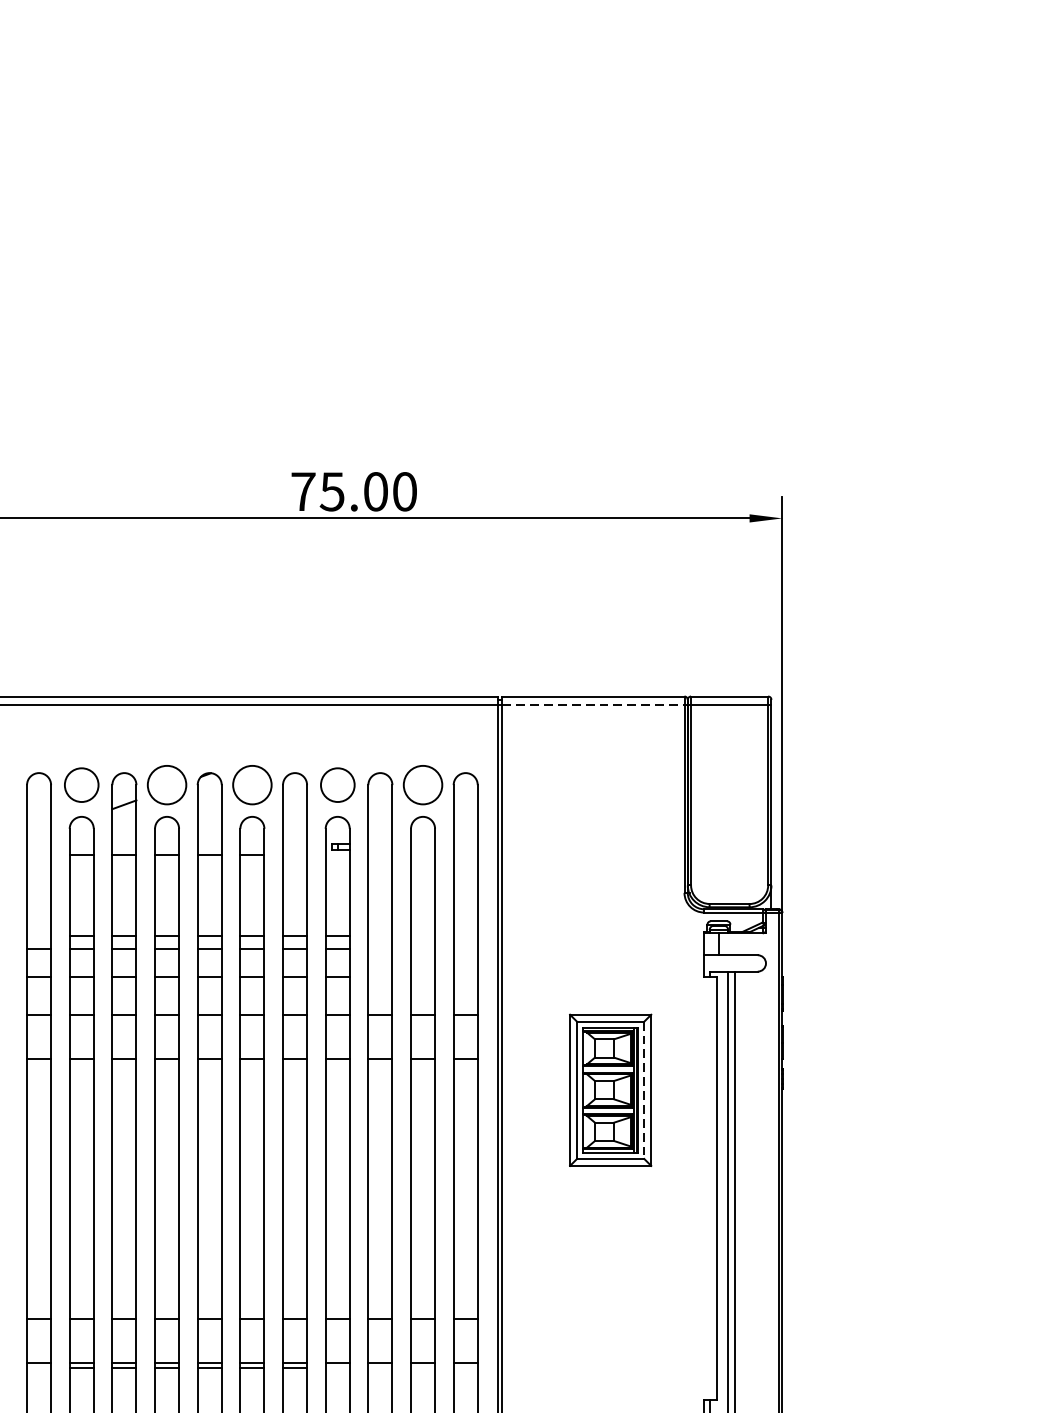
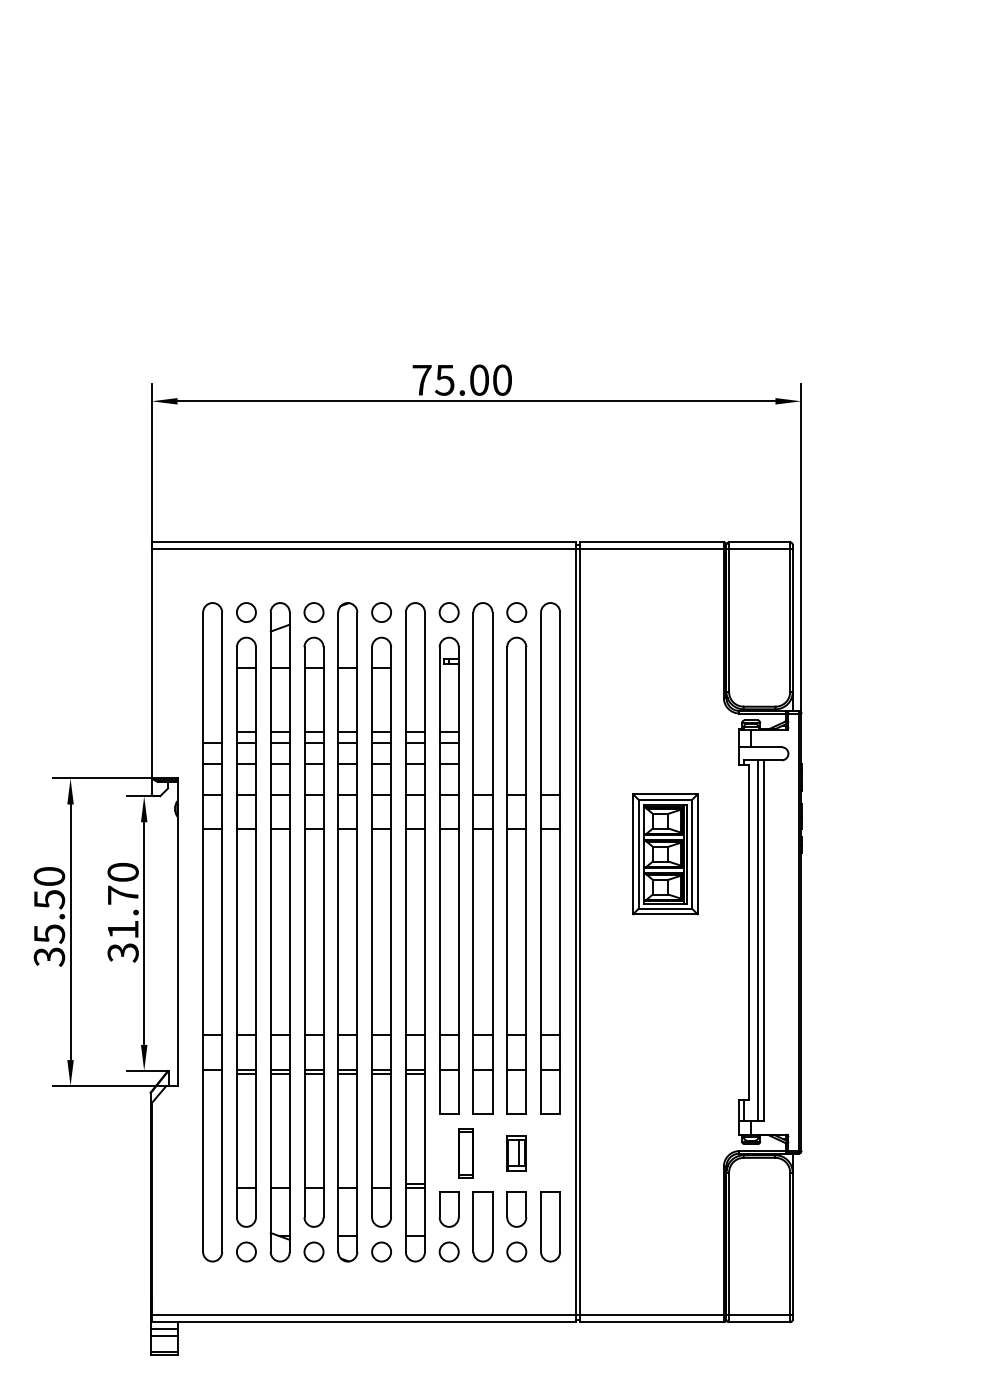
line: (595, 705) -> (653, 549), dashed -> solid
circle: (81, 785) -> (246, 612), size x0.71
circle: (166, 785) -> (313, 612), size x0.62
circle: (252, 785) -> (381, 612), size x0.62
circle: (336, 785) -> (448, 612), size x0.71
circle: (422, 785) -> (516, 612), size x0.62
line: (644, 1090) -> (692, 854), dashed -> solid

